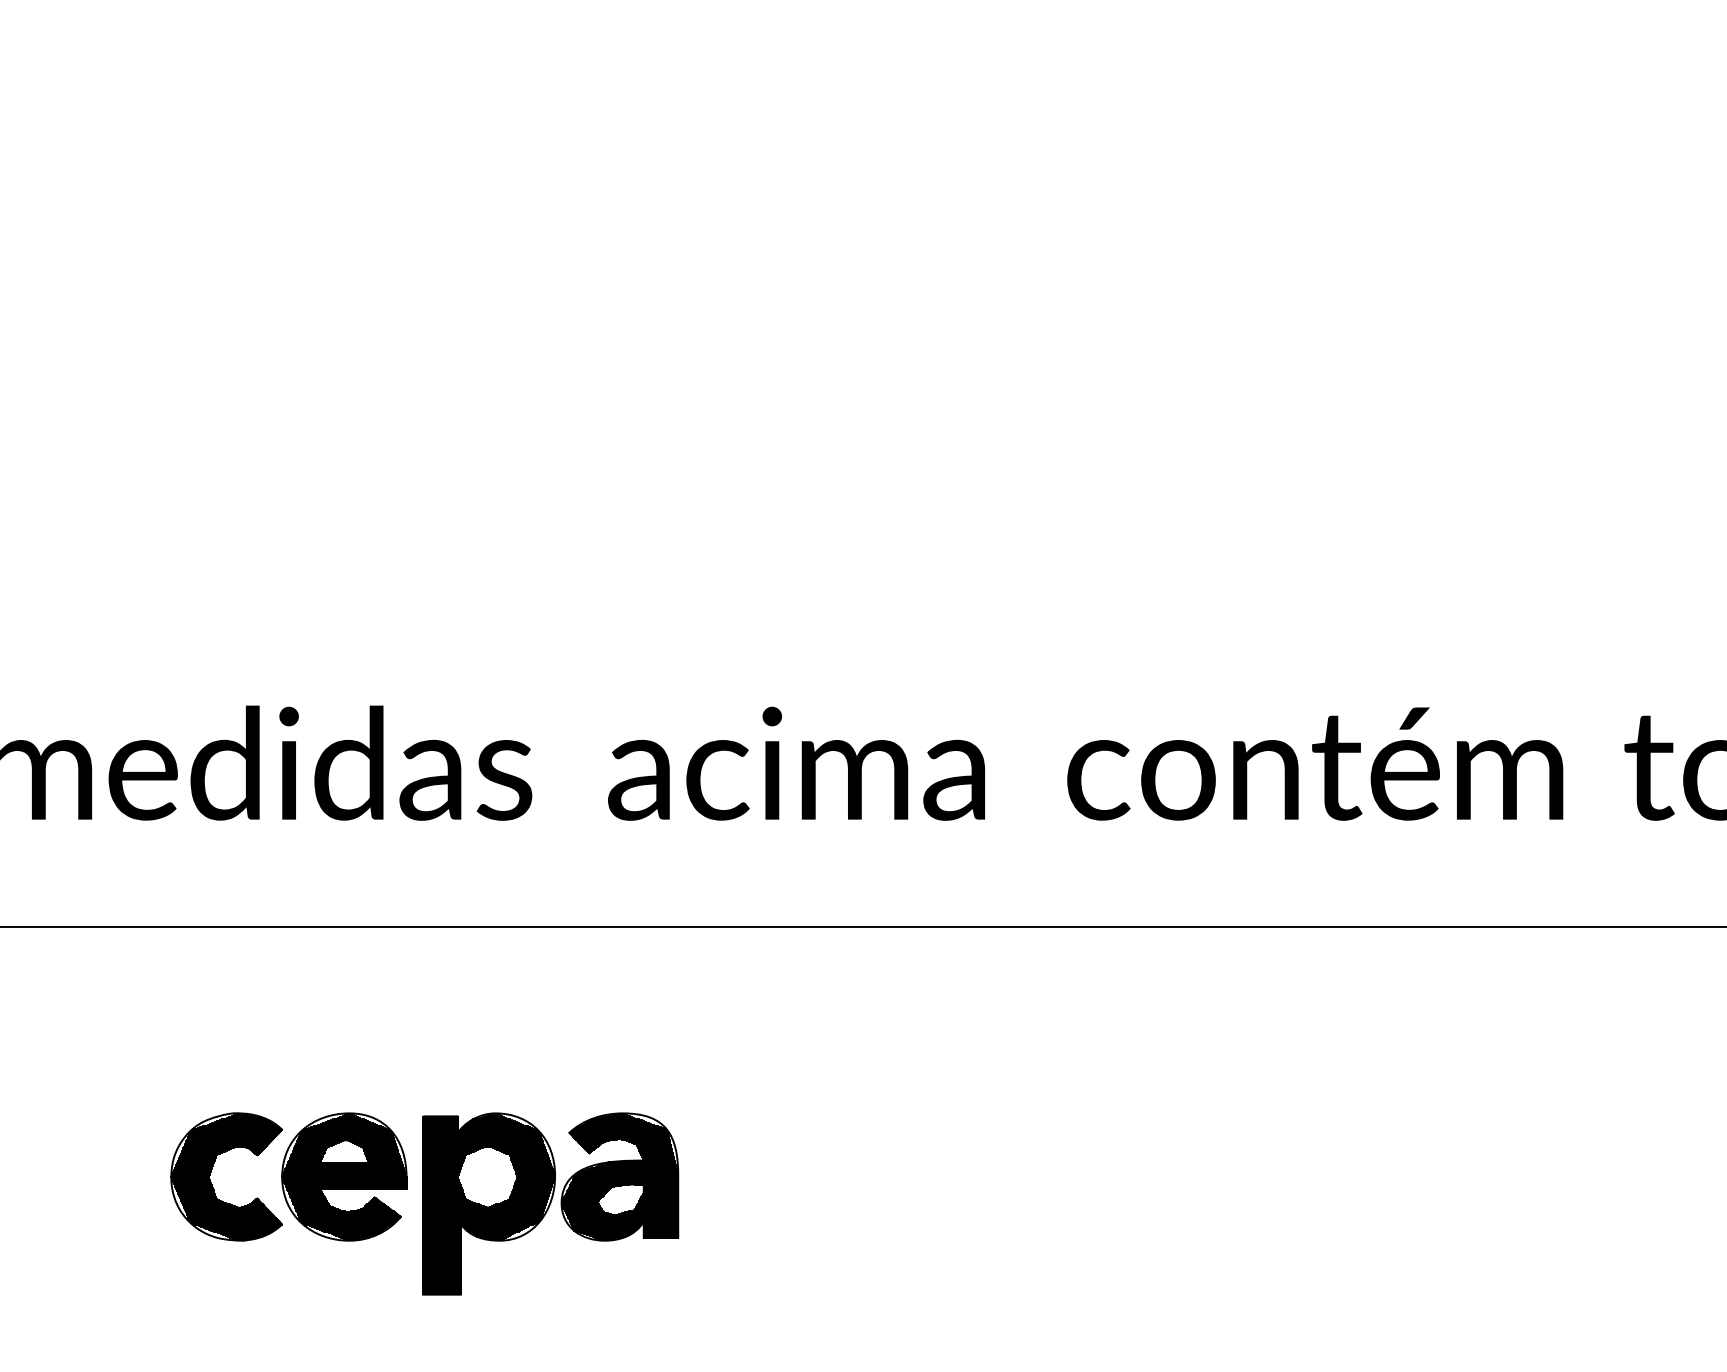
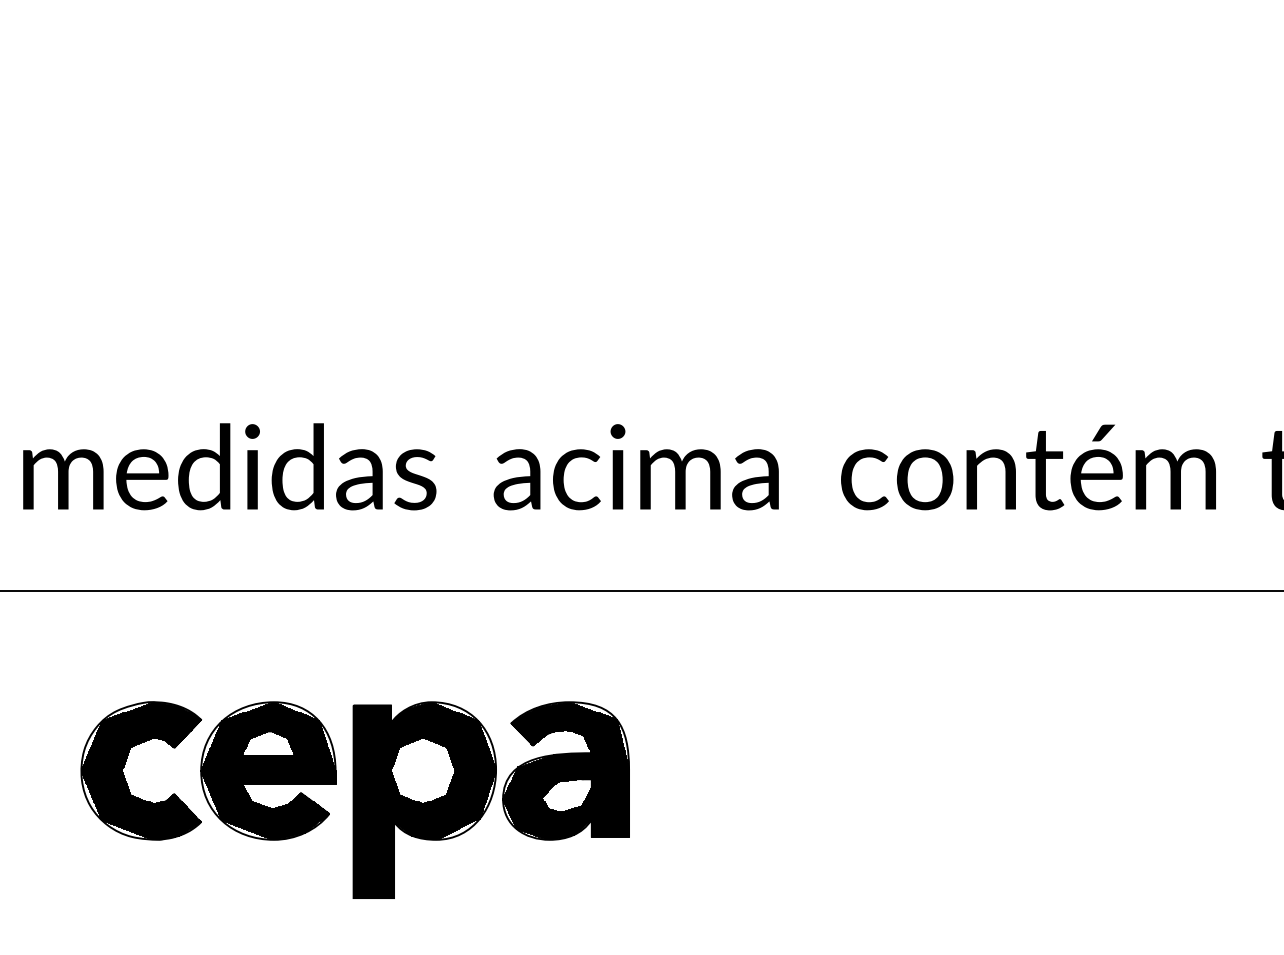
part: (424, 1203) -> (354, 799), size x1.43

